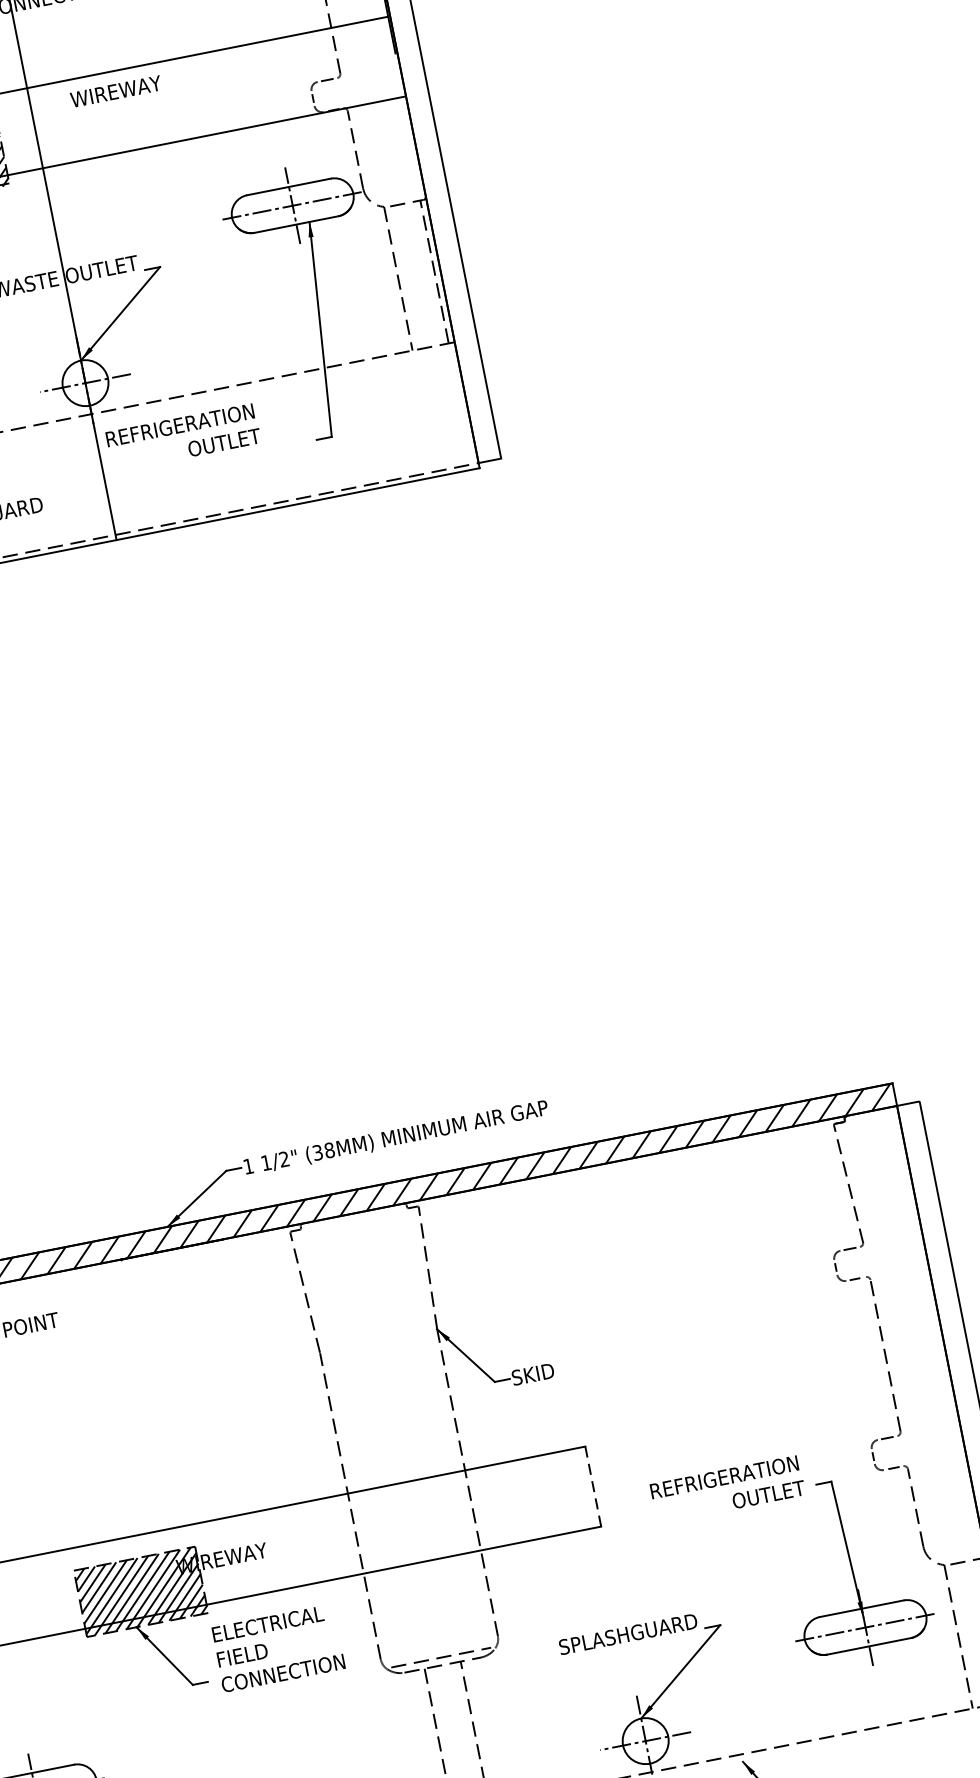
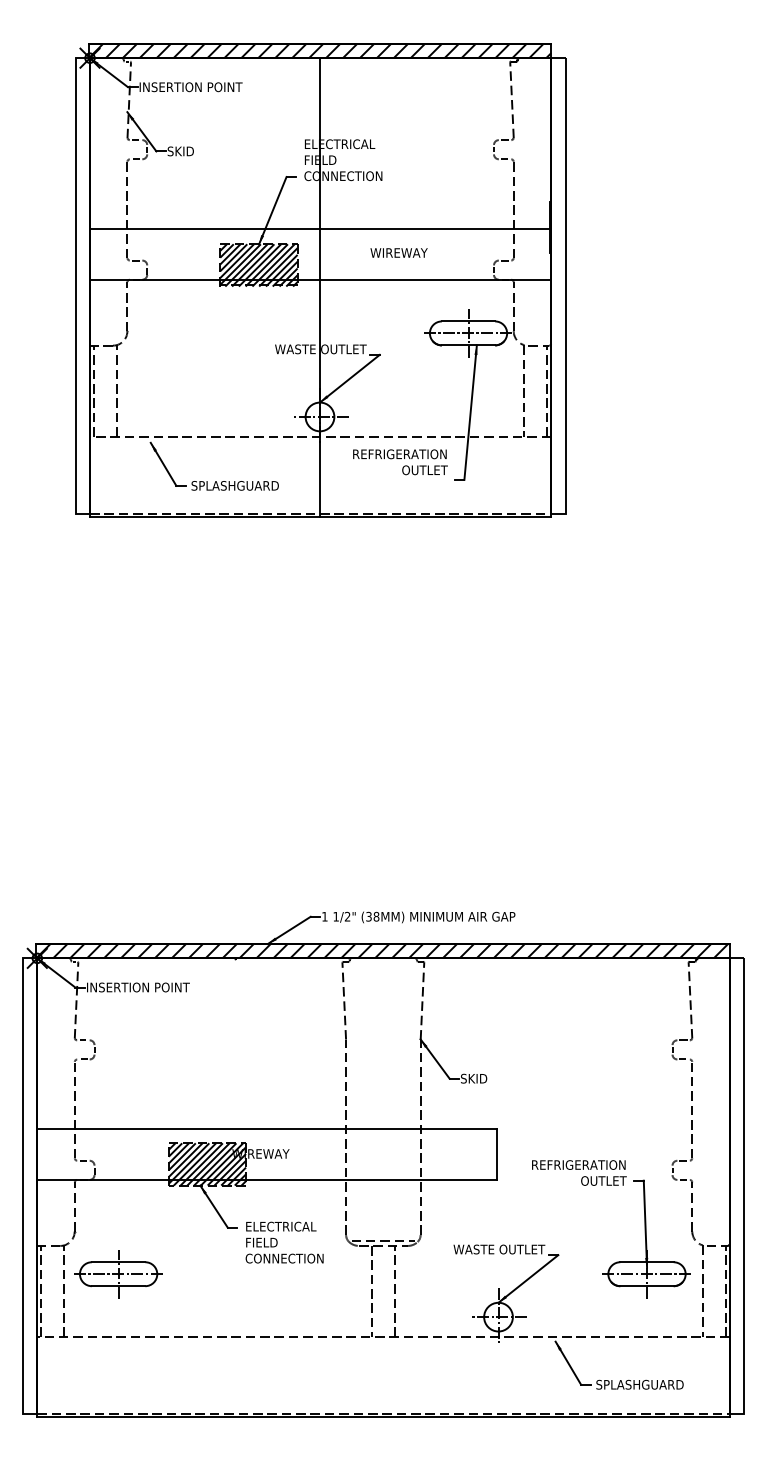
text: (114, 90) -> (398, 252), moved
text: (183, 438) -> (400, 462), moved
line: (593, 1486) -> (497, 1154), dashed -> solid
text: (626, 1634) -> (499, 1249), SPLASHGUARD -> WASTE OUTLET
text: (278, 1648) -> (284, 1242), moved

